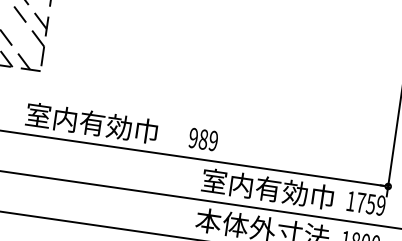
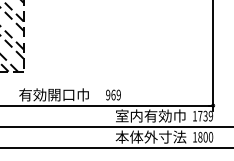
text: (77, 120) -> (46, 94), 室内有効巾 -> 有効開口巾
text: (203, 138) -> (113, 94), 989 -> 969
text: (371, 202) -> (205, 115), 1759 -> 1739

